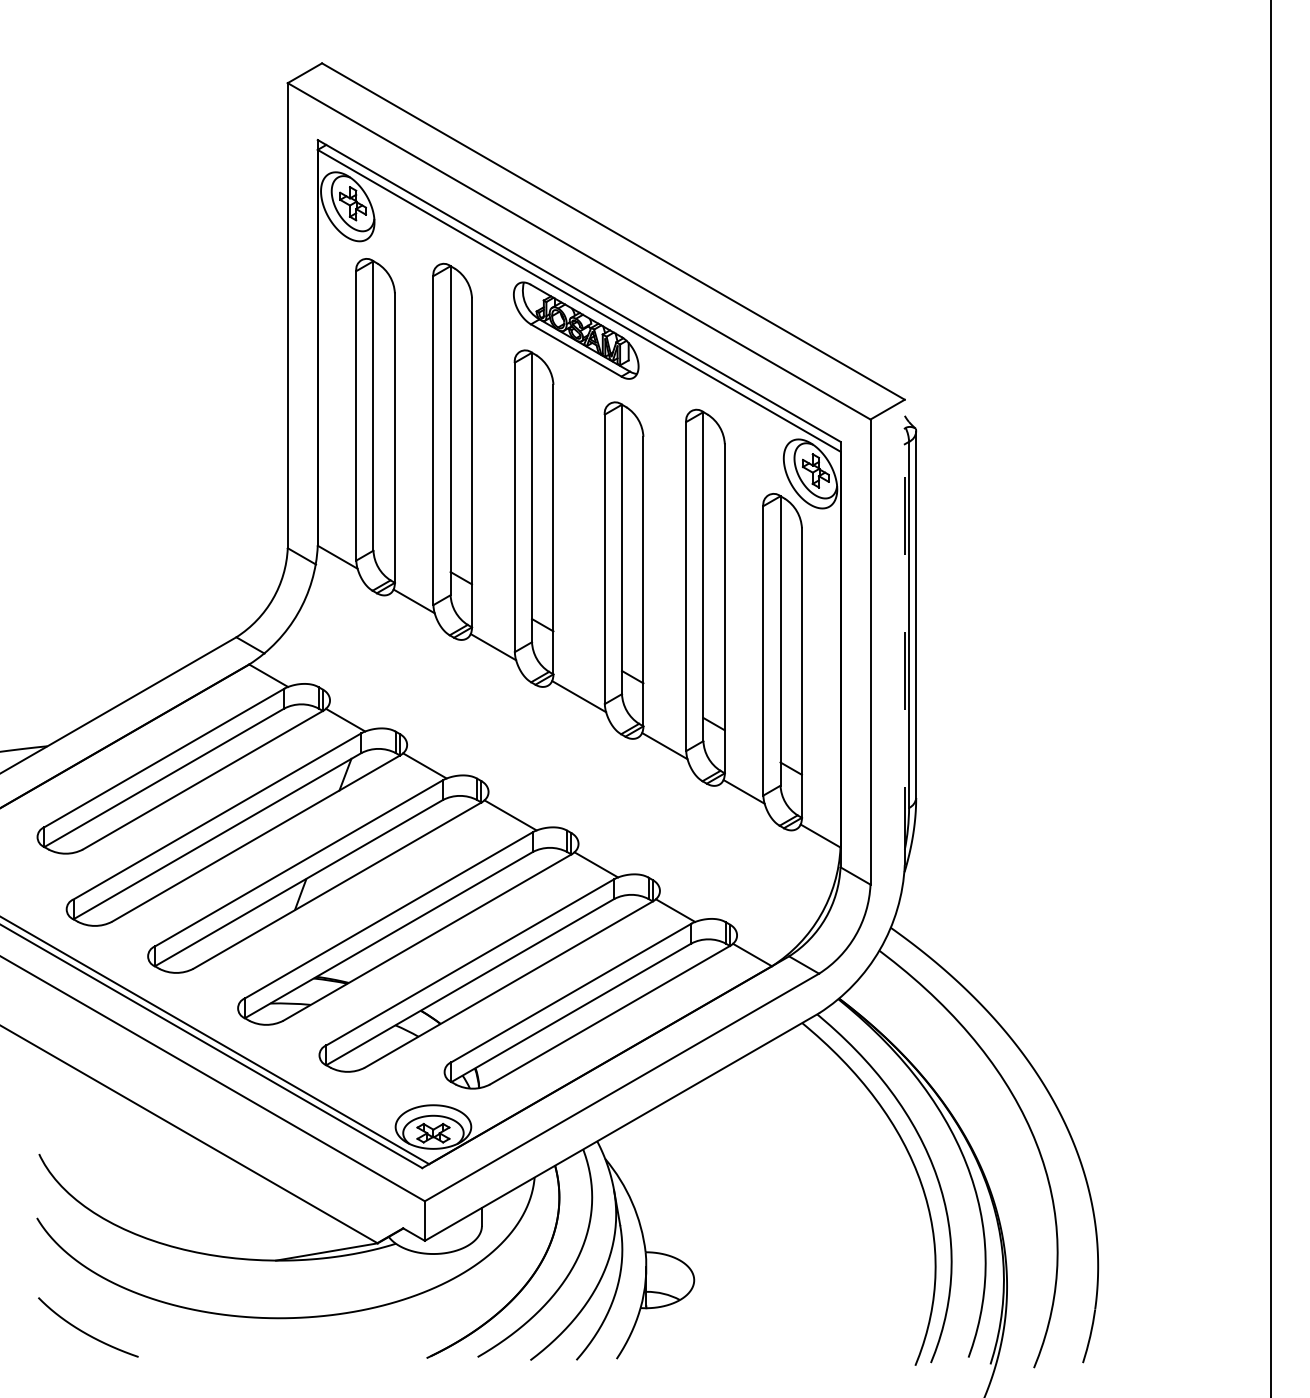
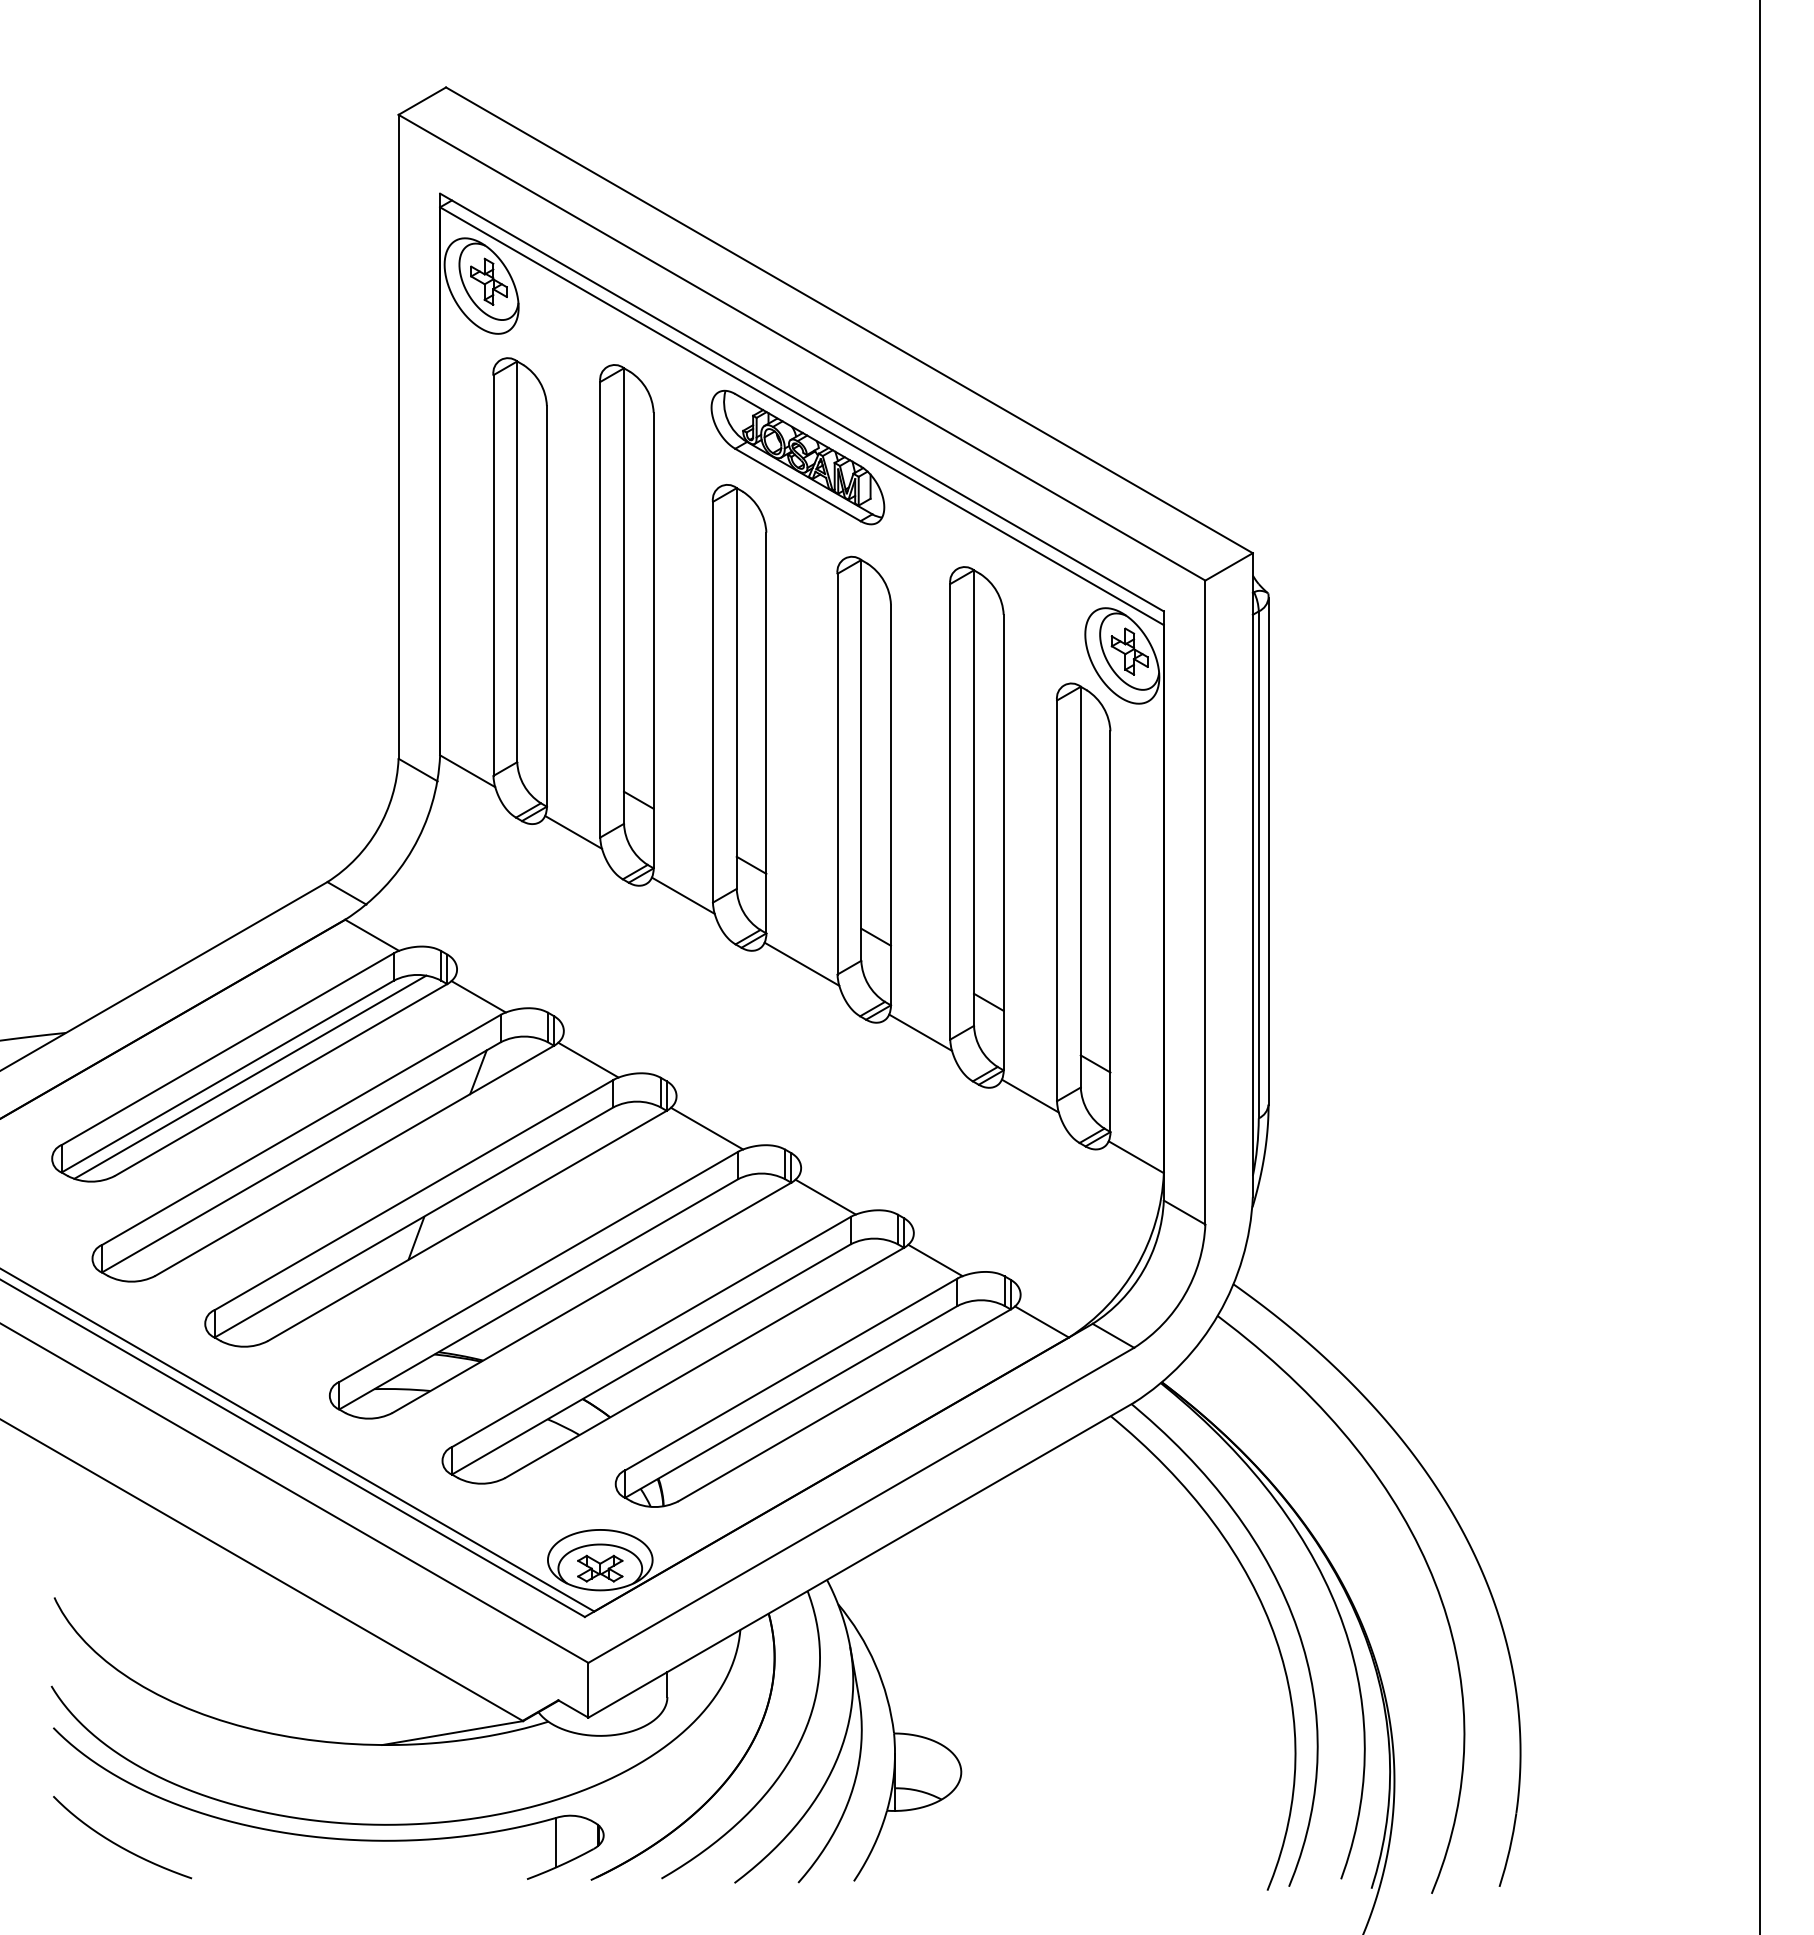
line: (904, 632) -> (1252, 875), dashed -> solid
line: (180, 777) -> (250, 1076), added
part: (233, 1326) -> (323, 1836), added

